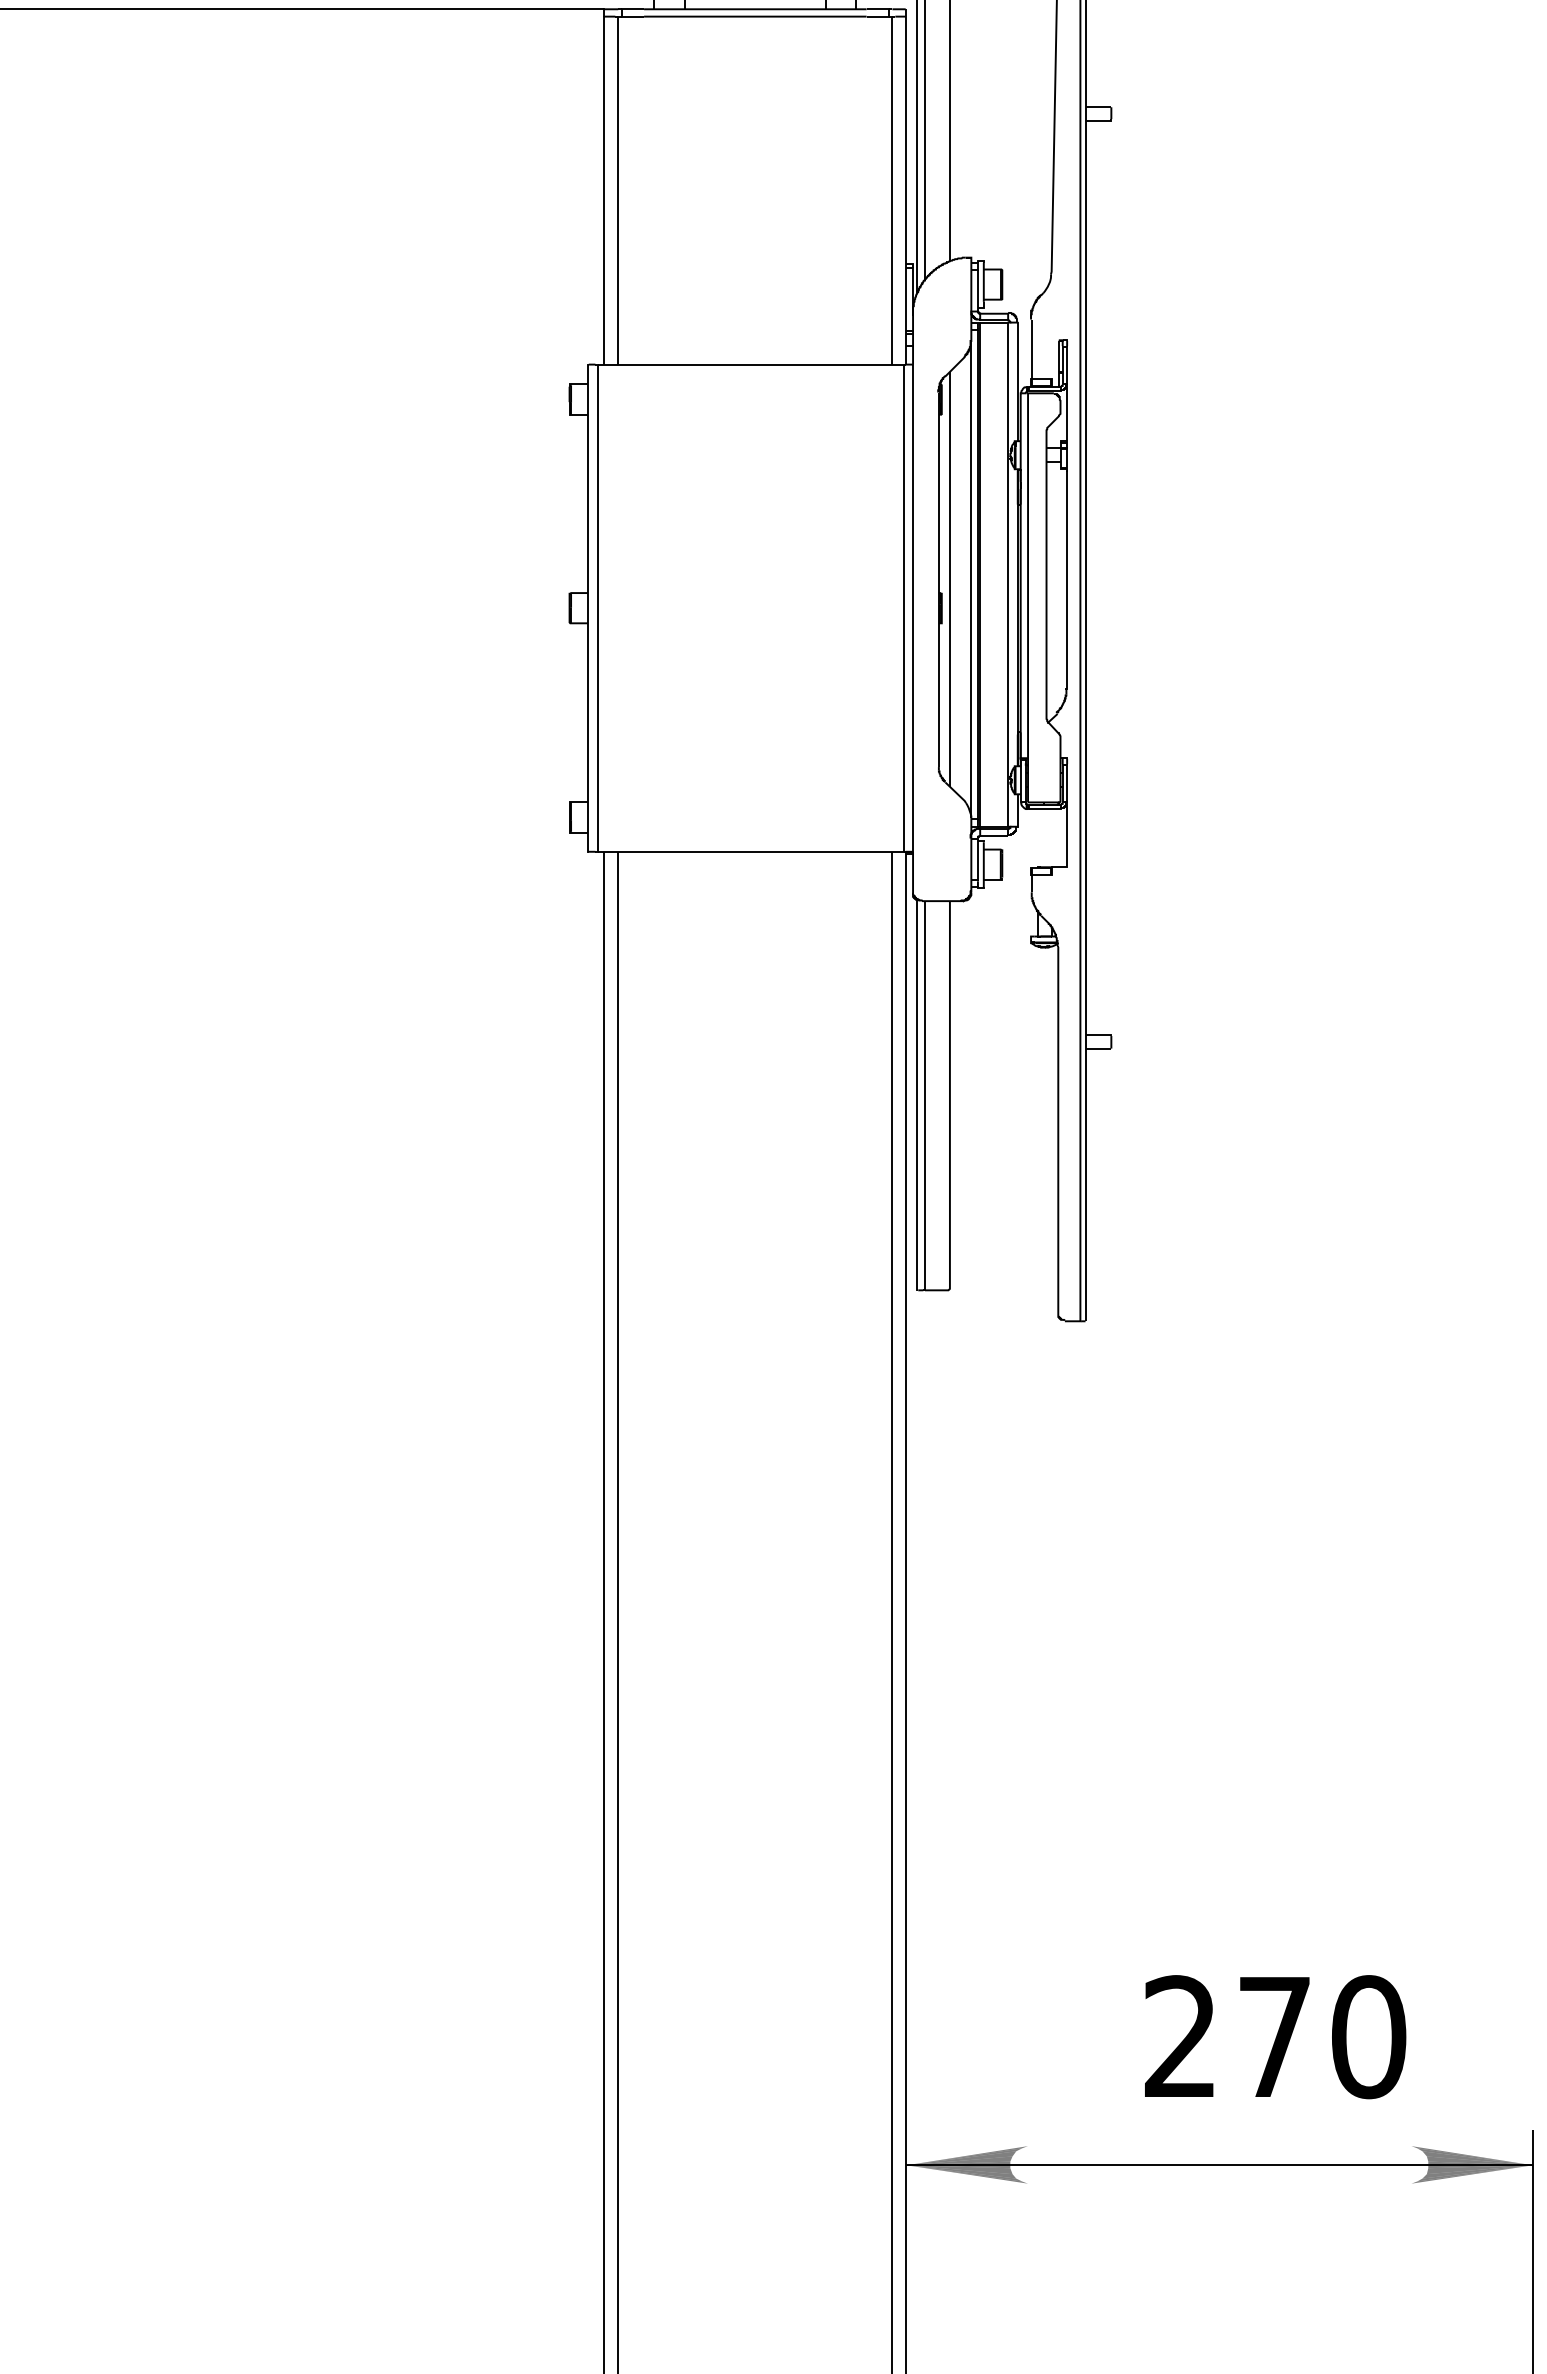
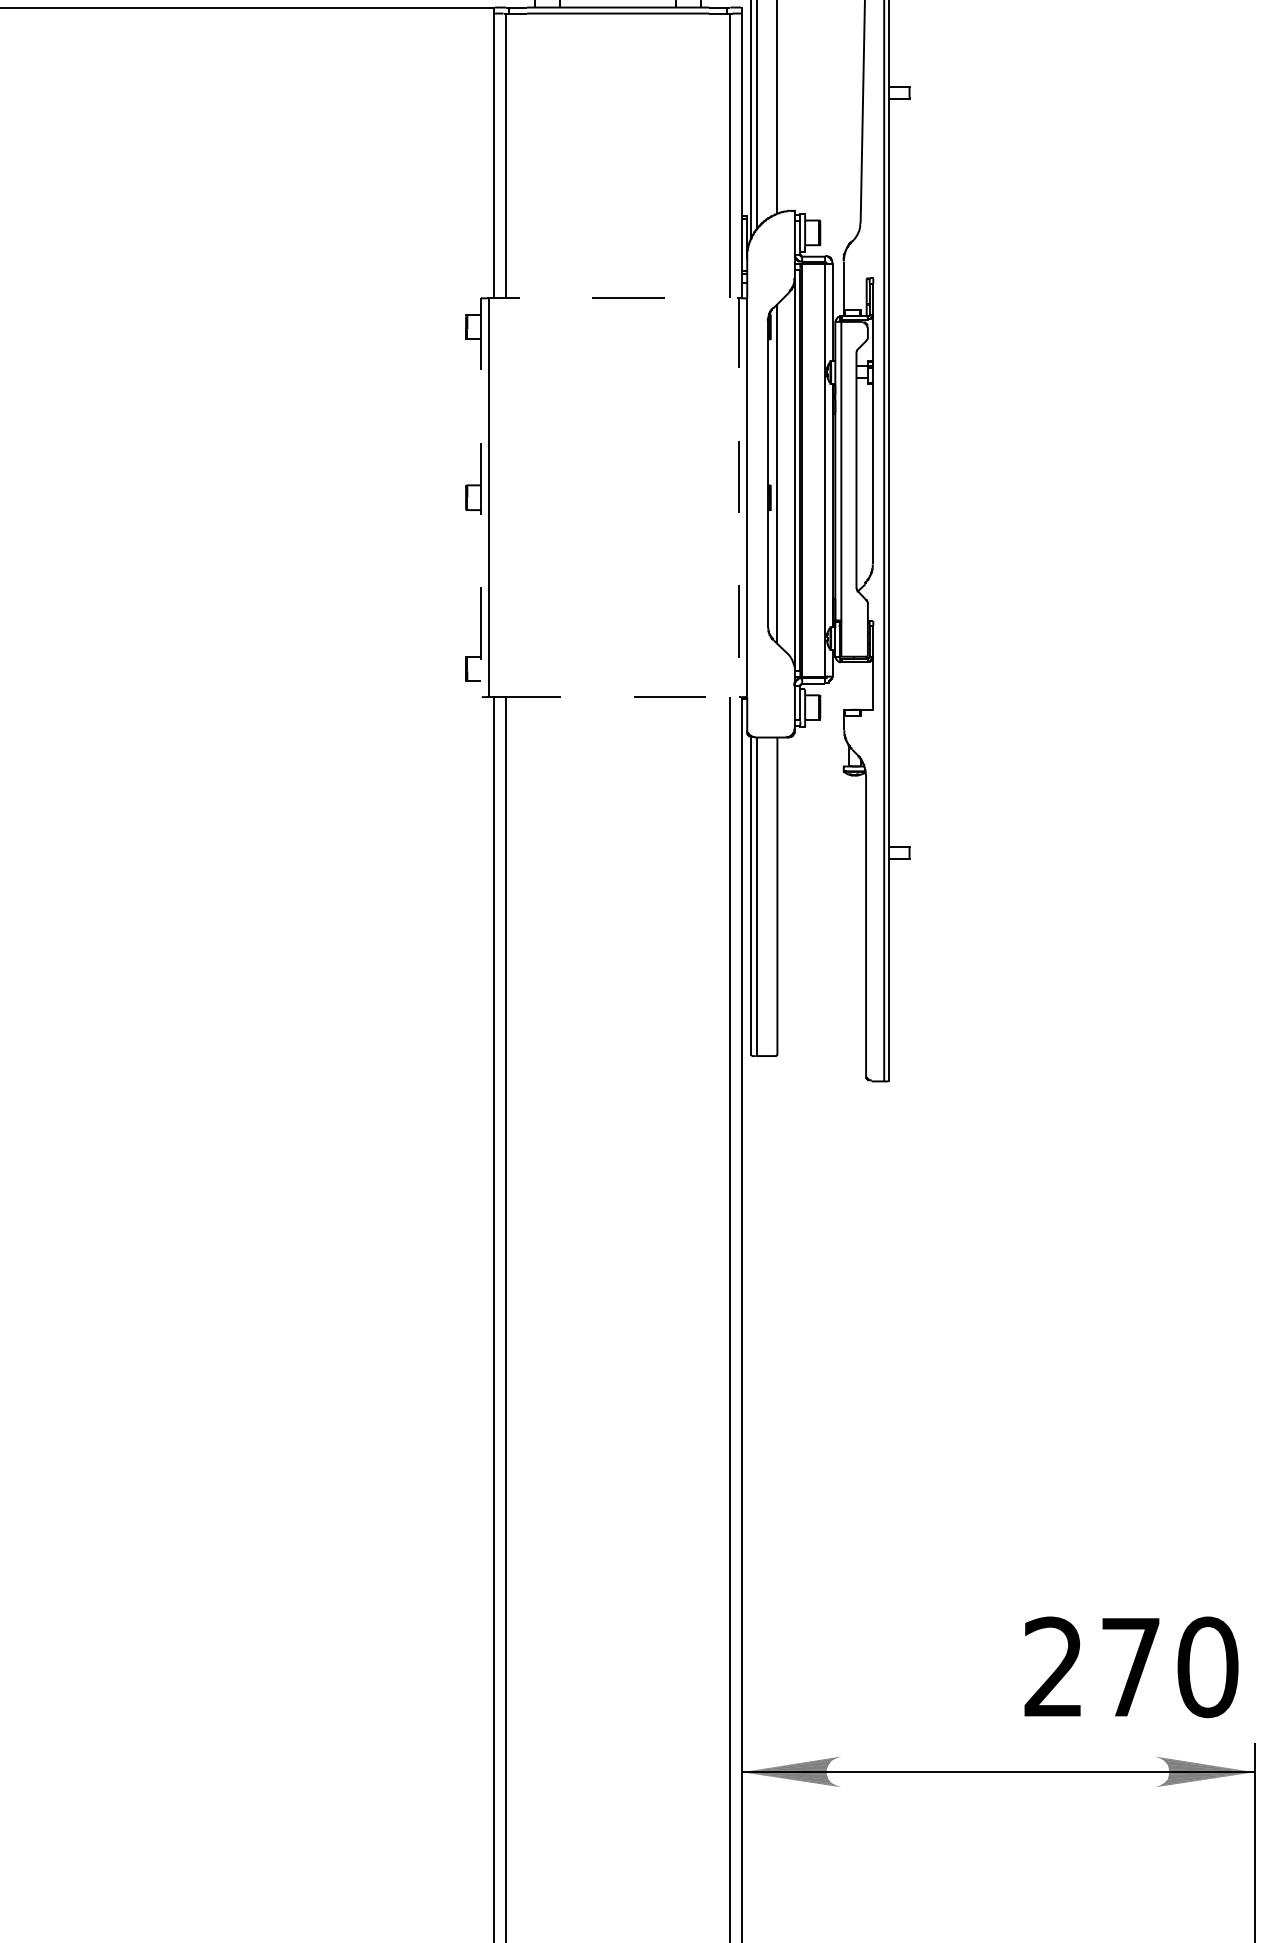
line: (587, 608) -> (480, 497), solid -> dashed
line: (903, 608) -> (739, 497), solid -> dashed
text: (1275, 2037) -> (1131, 1667), moved

